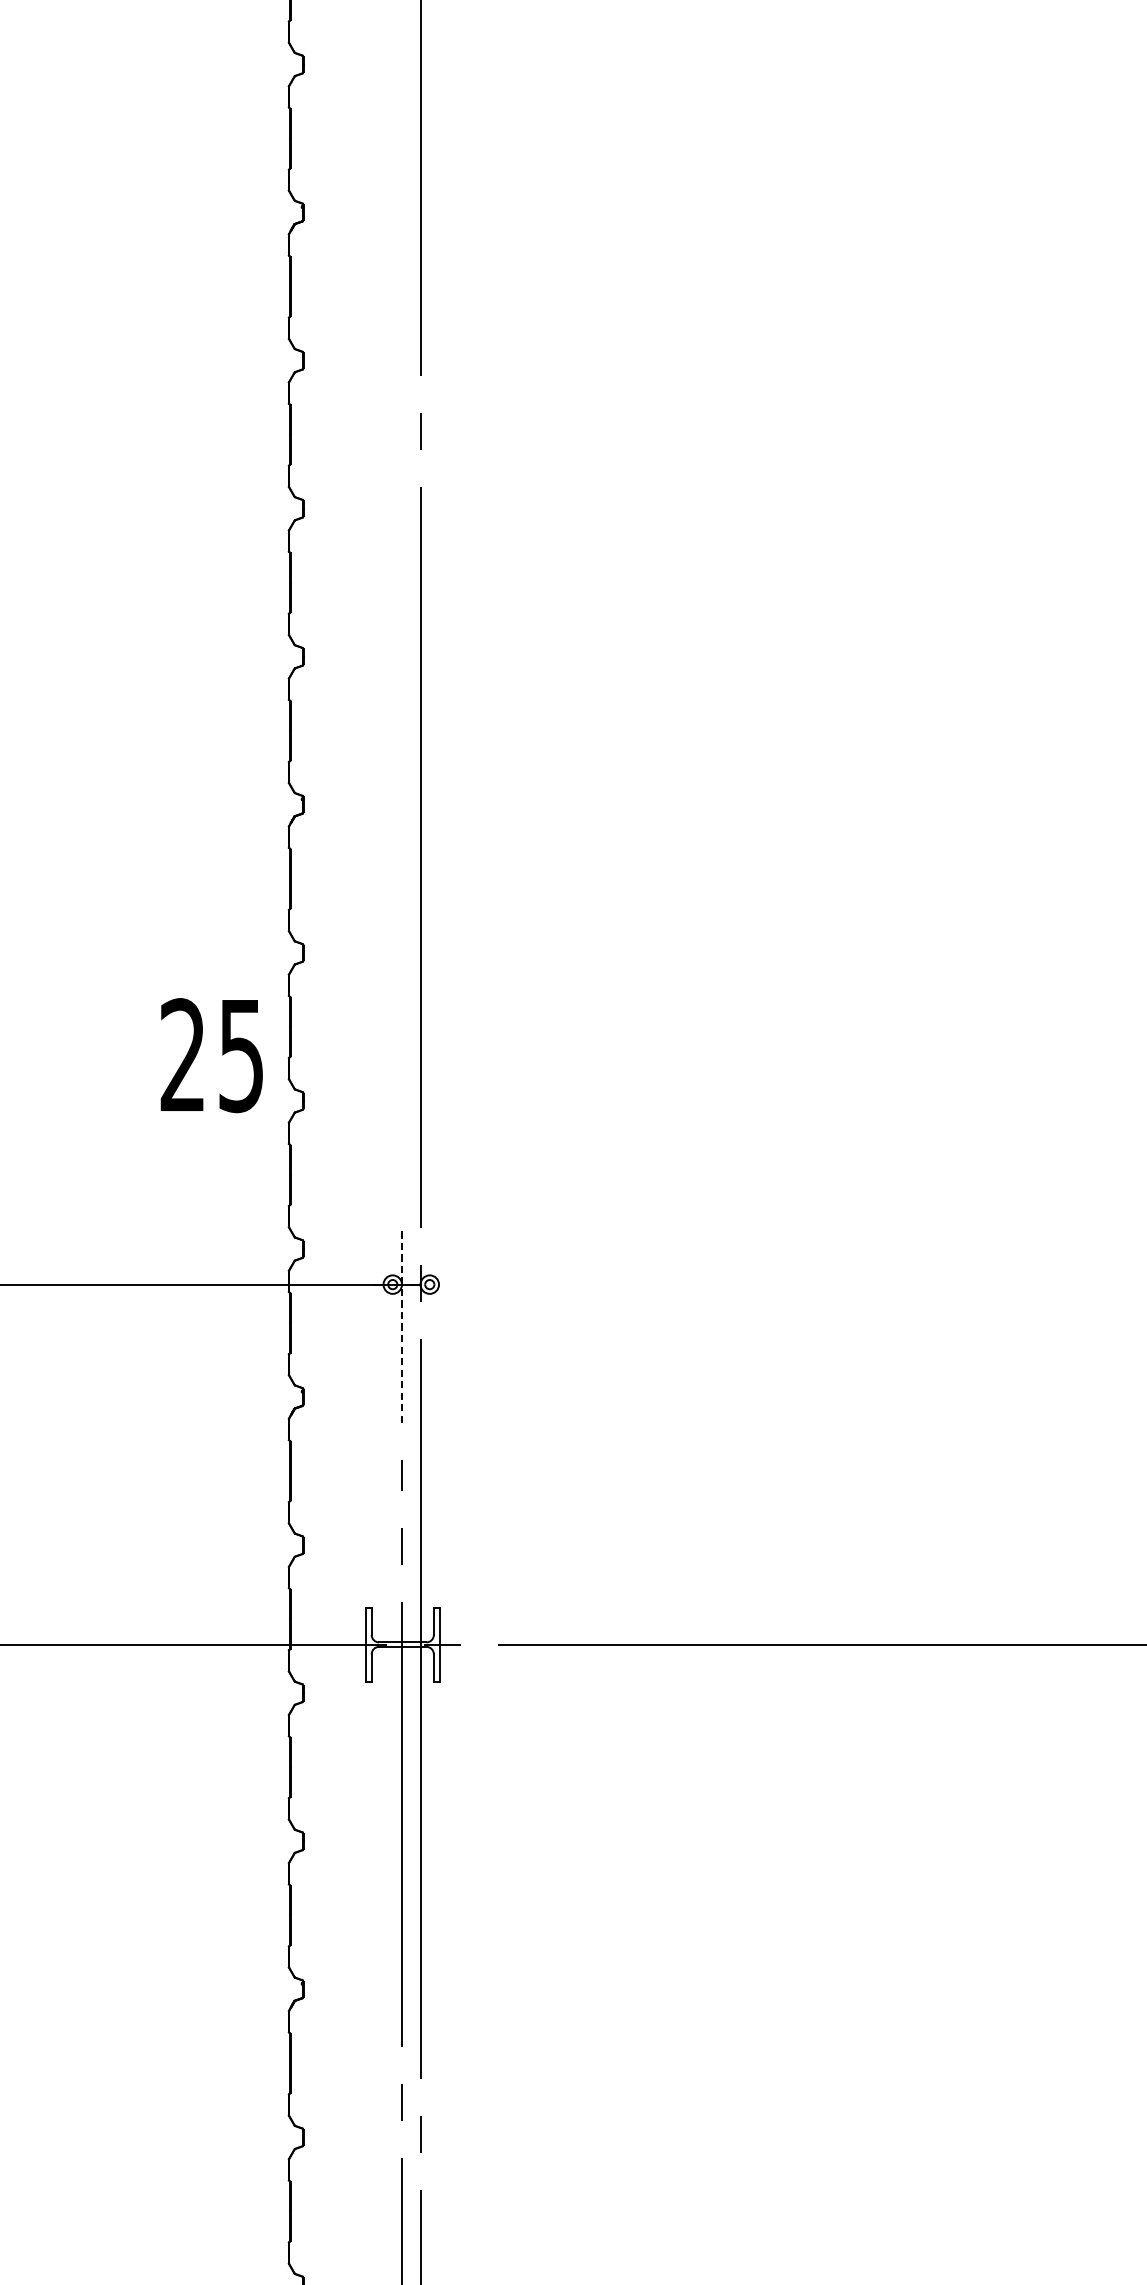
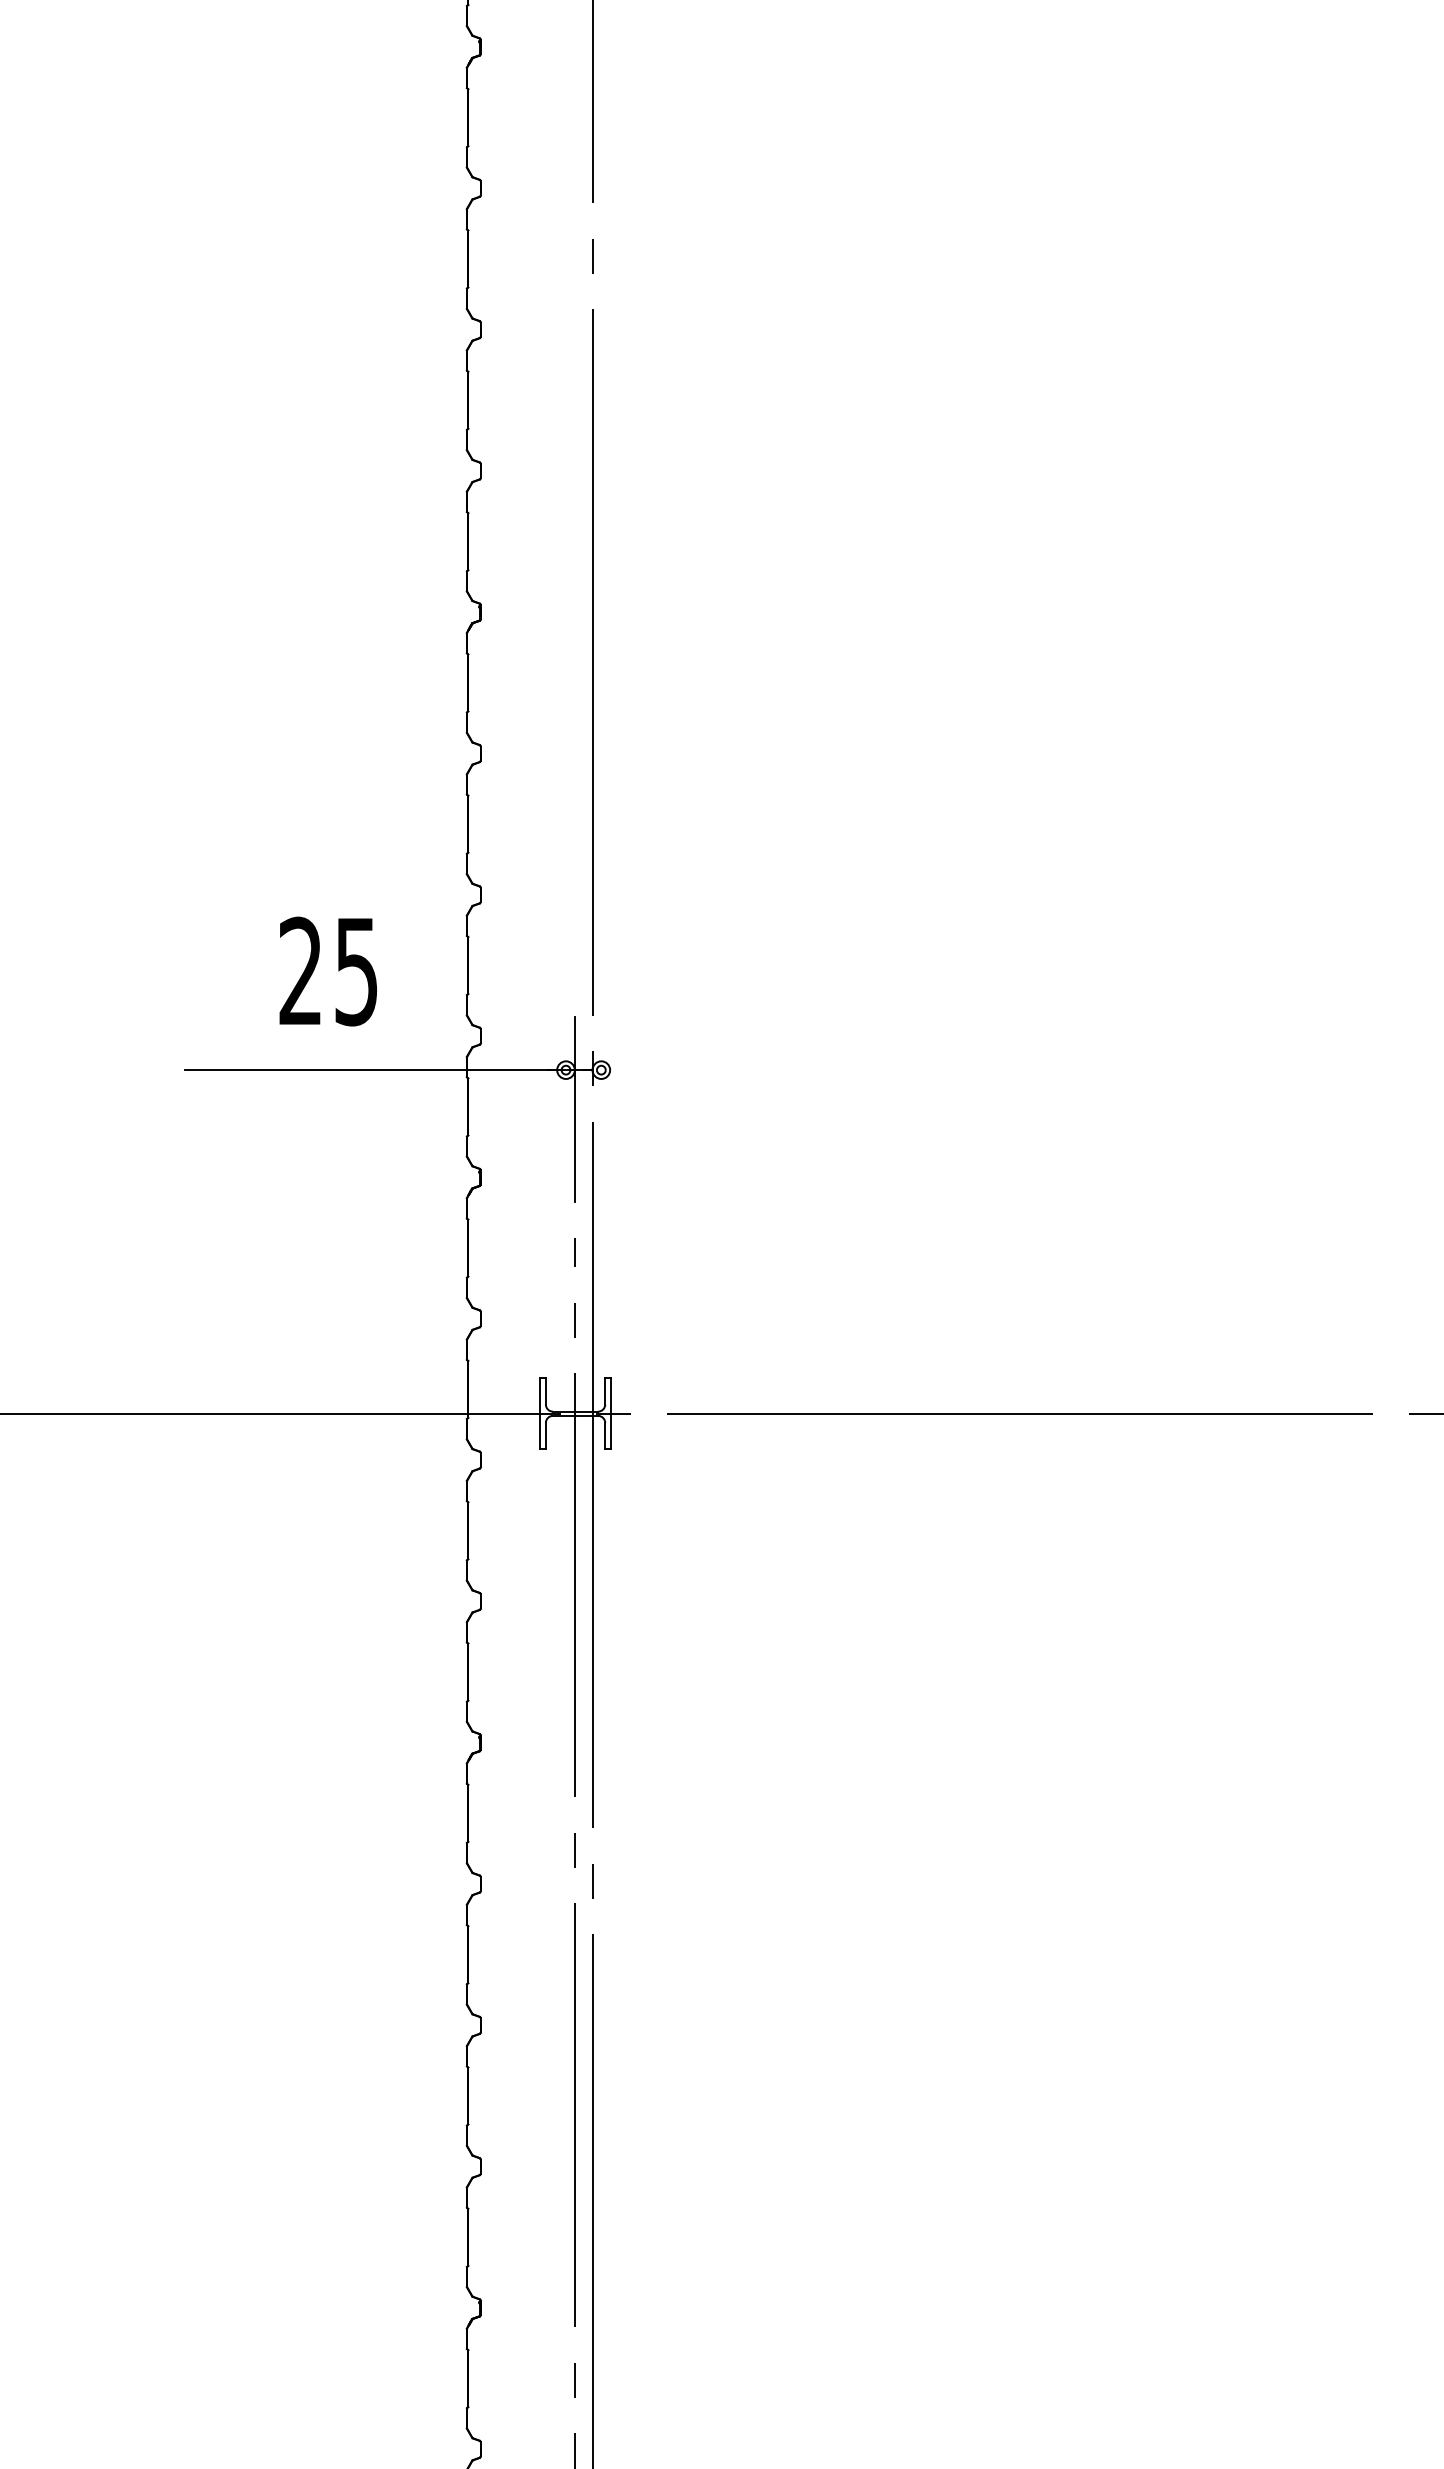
text: (210, 1055) -> (327, 971), moved
line: (401, 1325) -> (574, 1109), dashed -> solid

